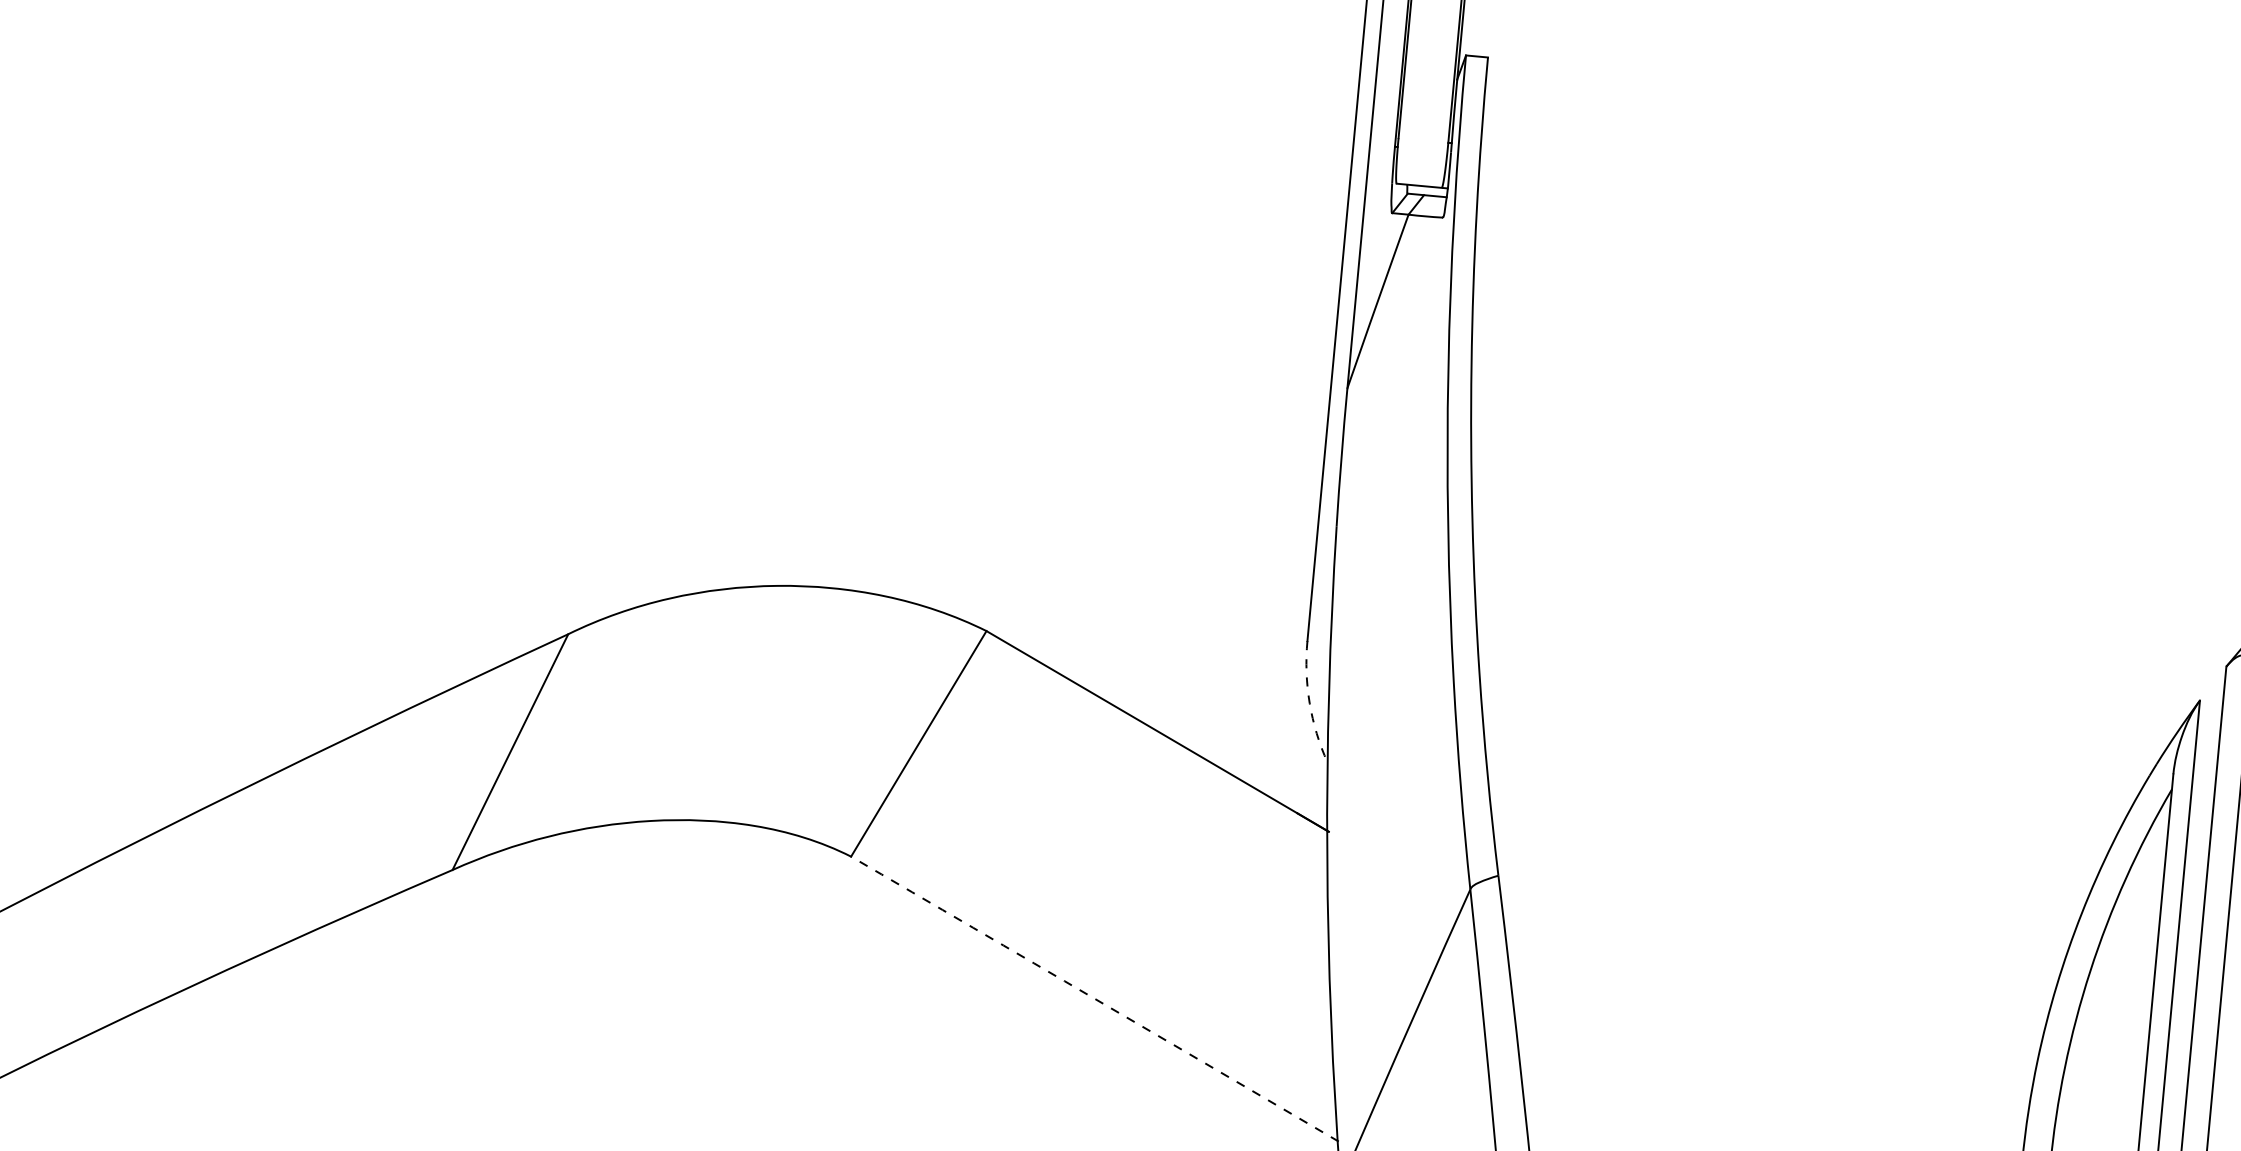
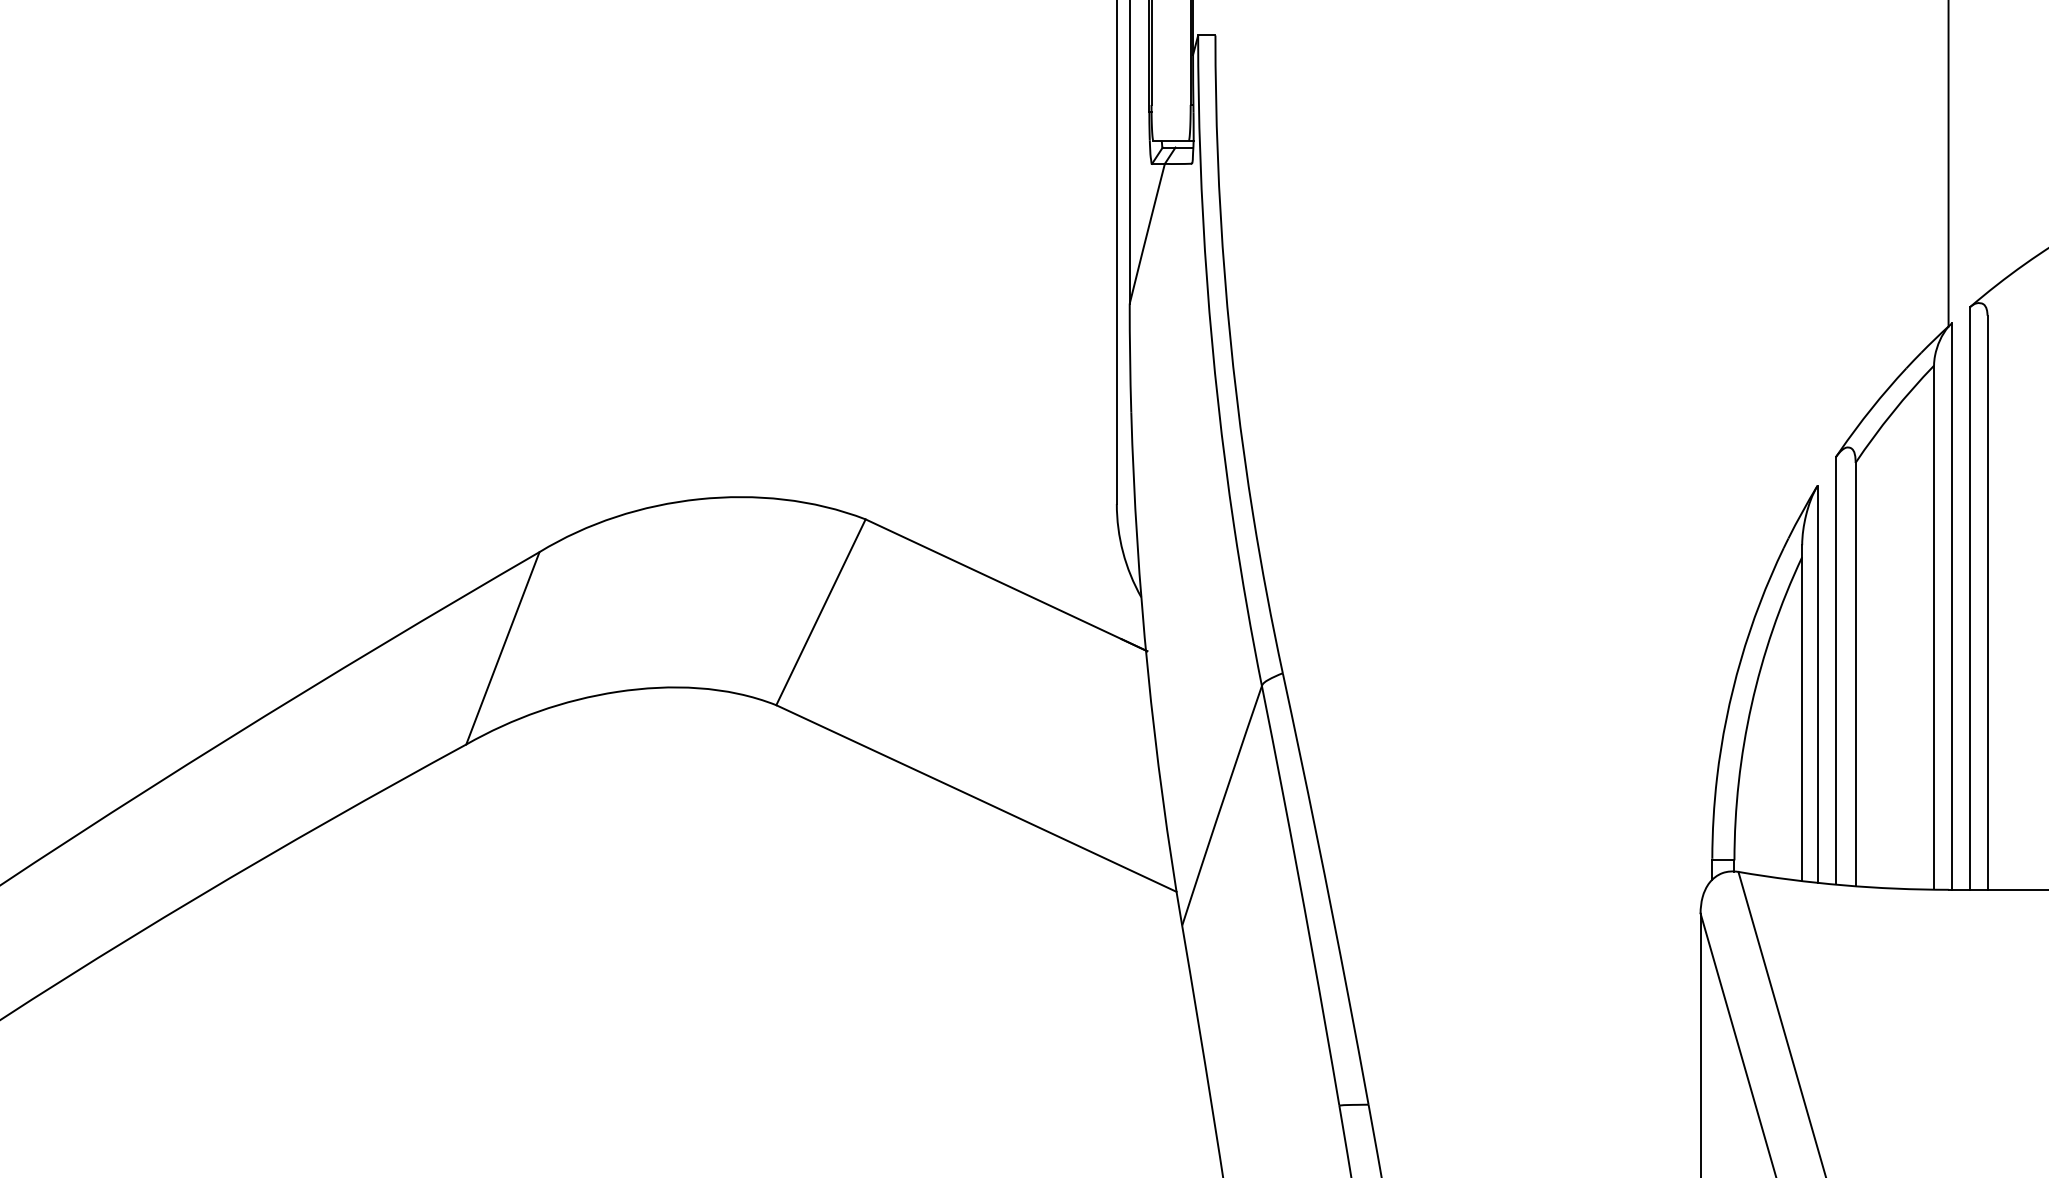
arc: (1310, 703) -> (1123, 552), dashed -> solid
arc: (1094, 998) -> (976, 798), dashed -> solid

